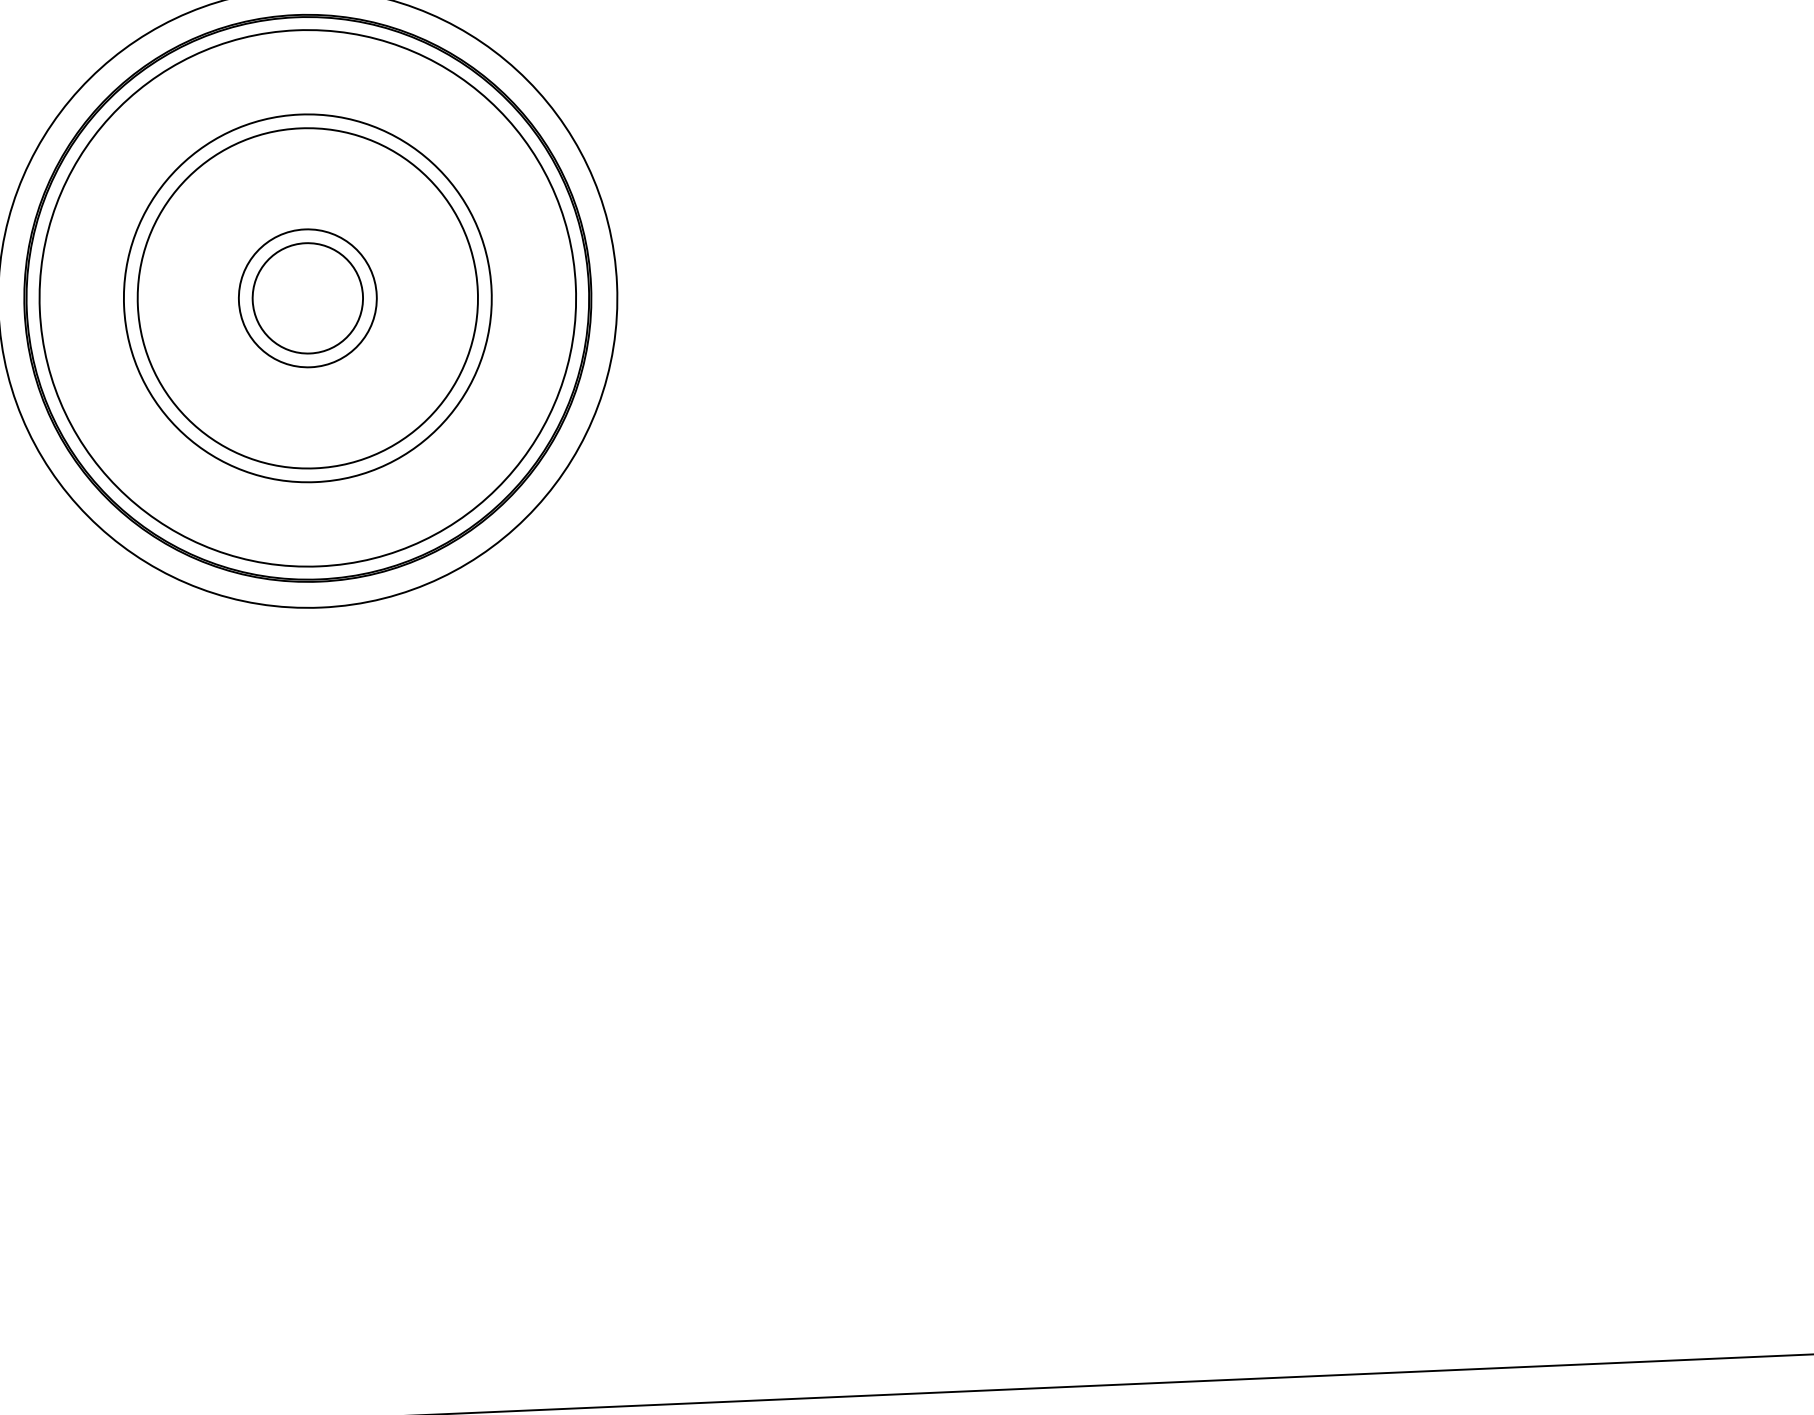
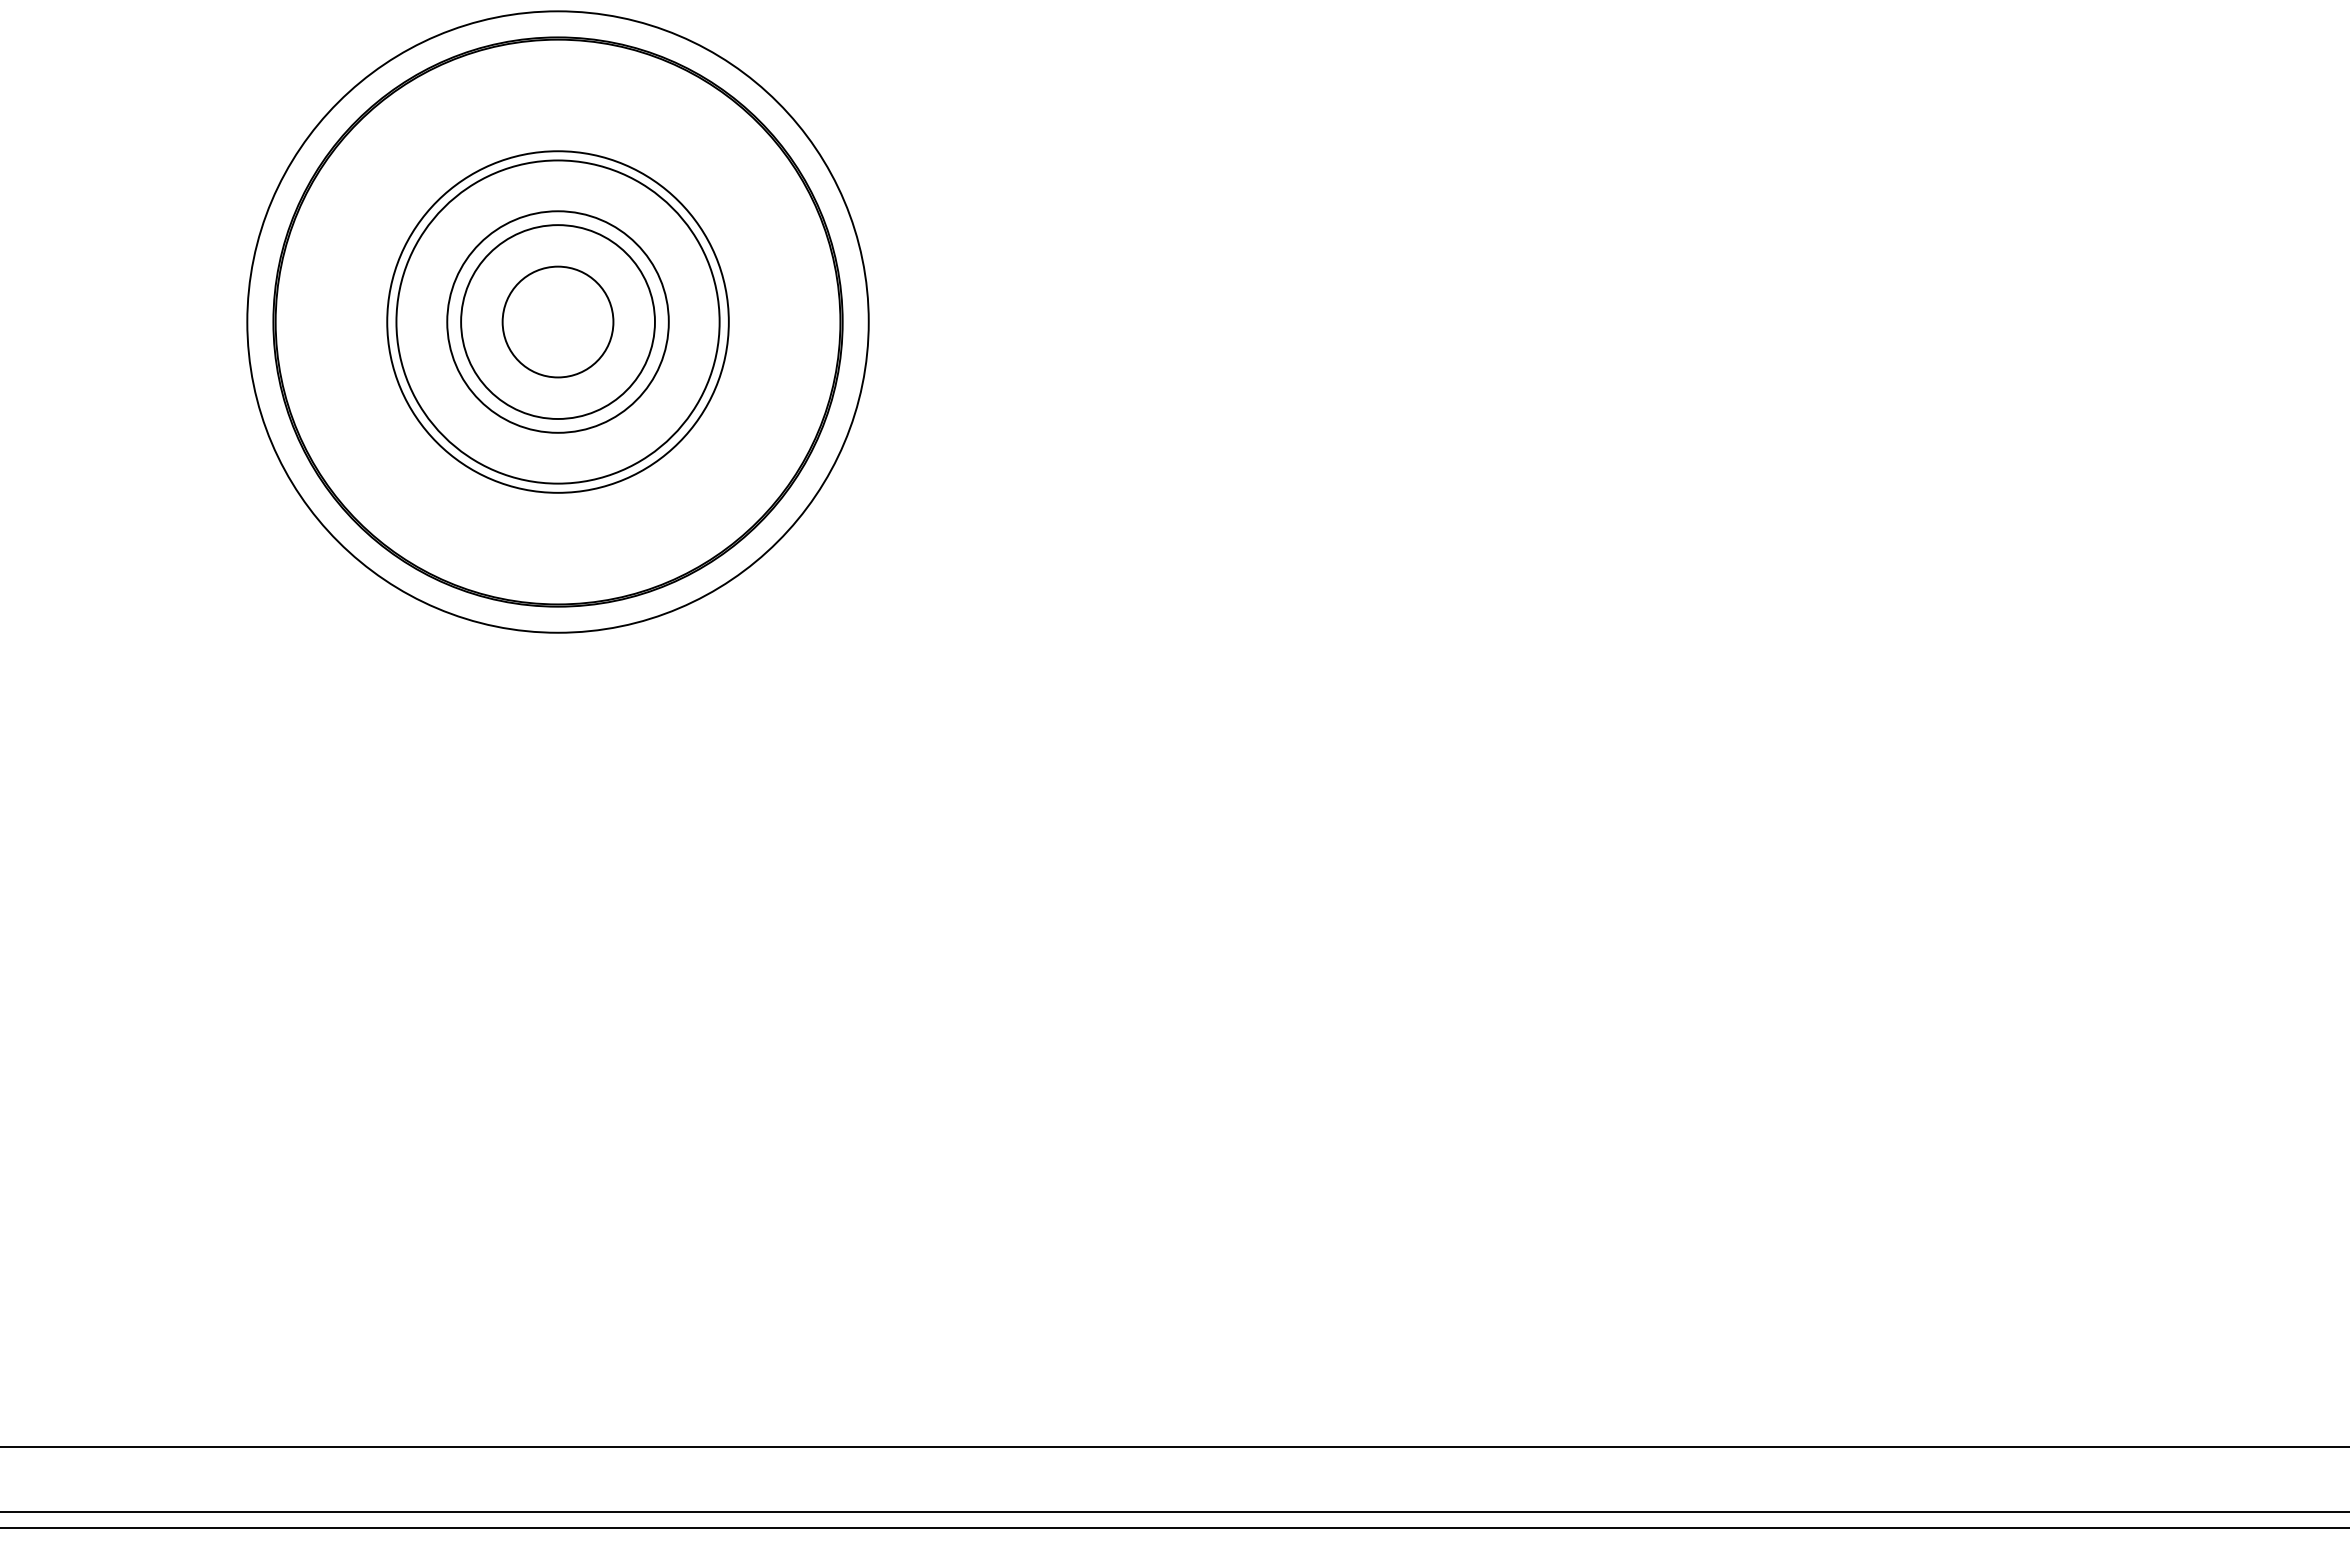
circle: (307, 297) -> (557, 321), size x0.6
circle: (307, 297) -> (557, 321), size x0.6
circle: (307, 297) -> (557, 321), size x1.4

